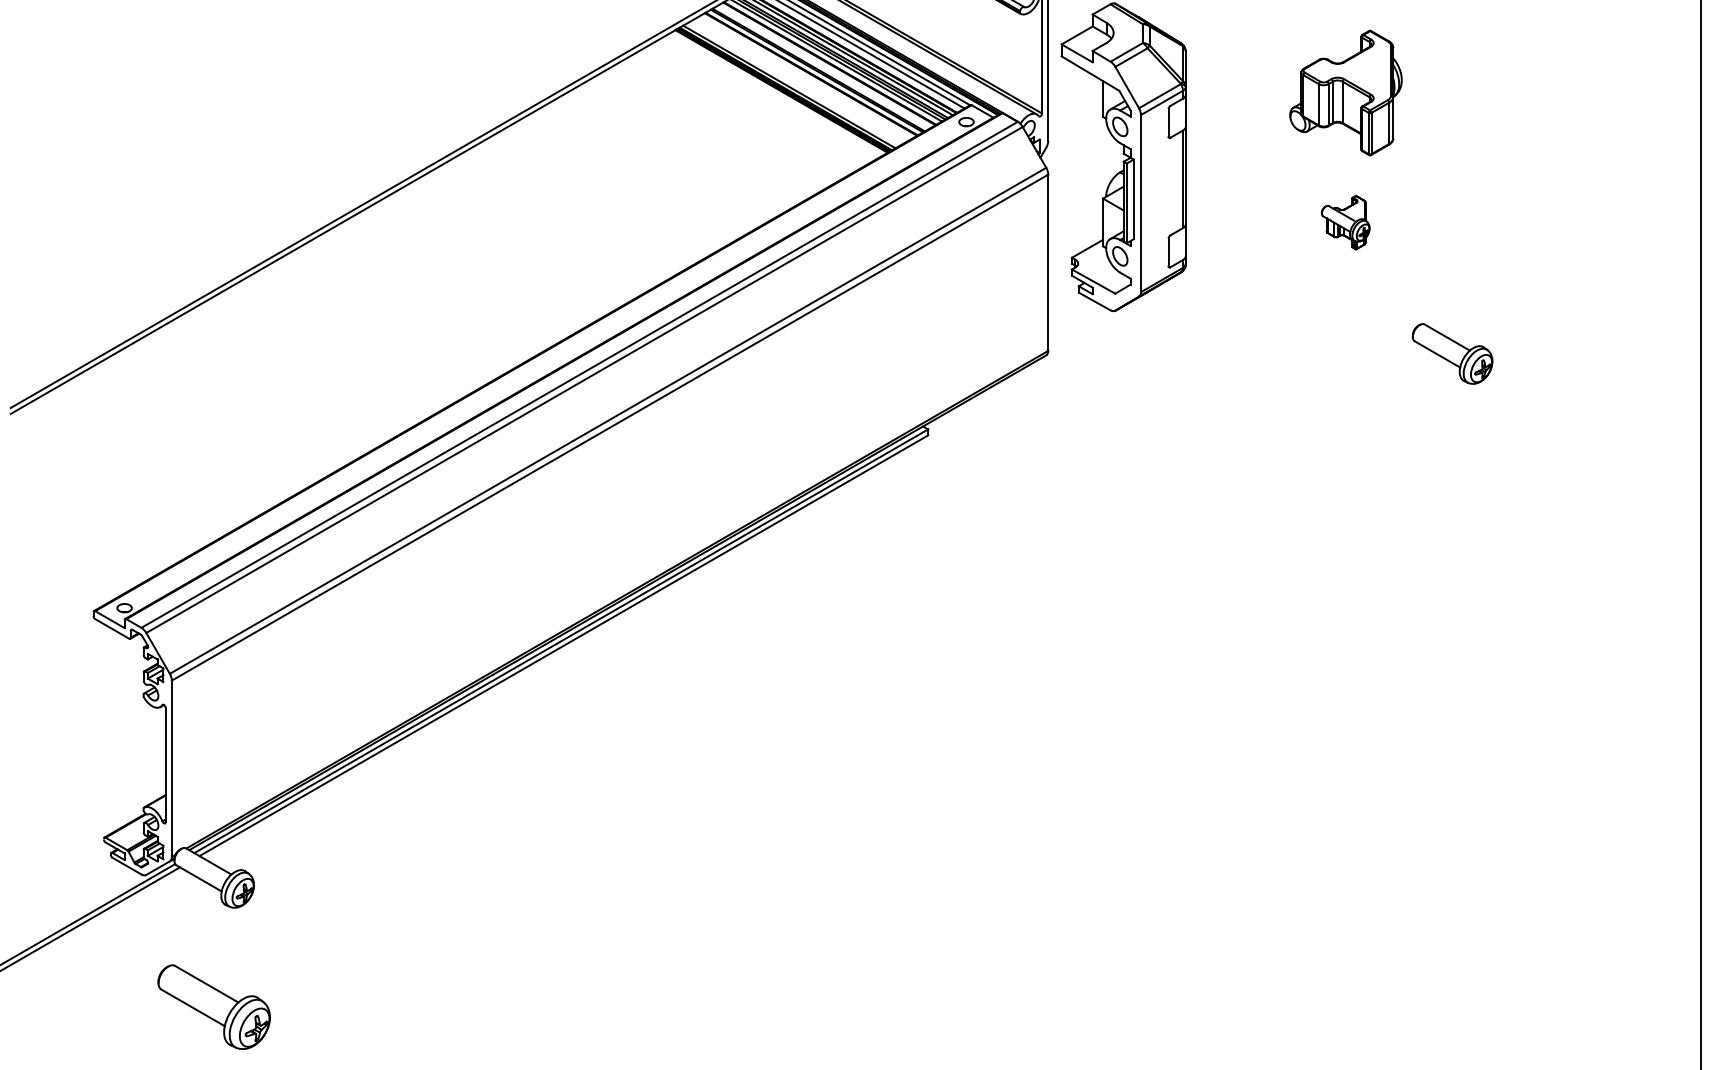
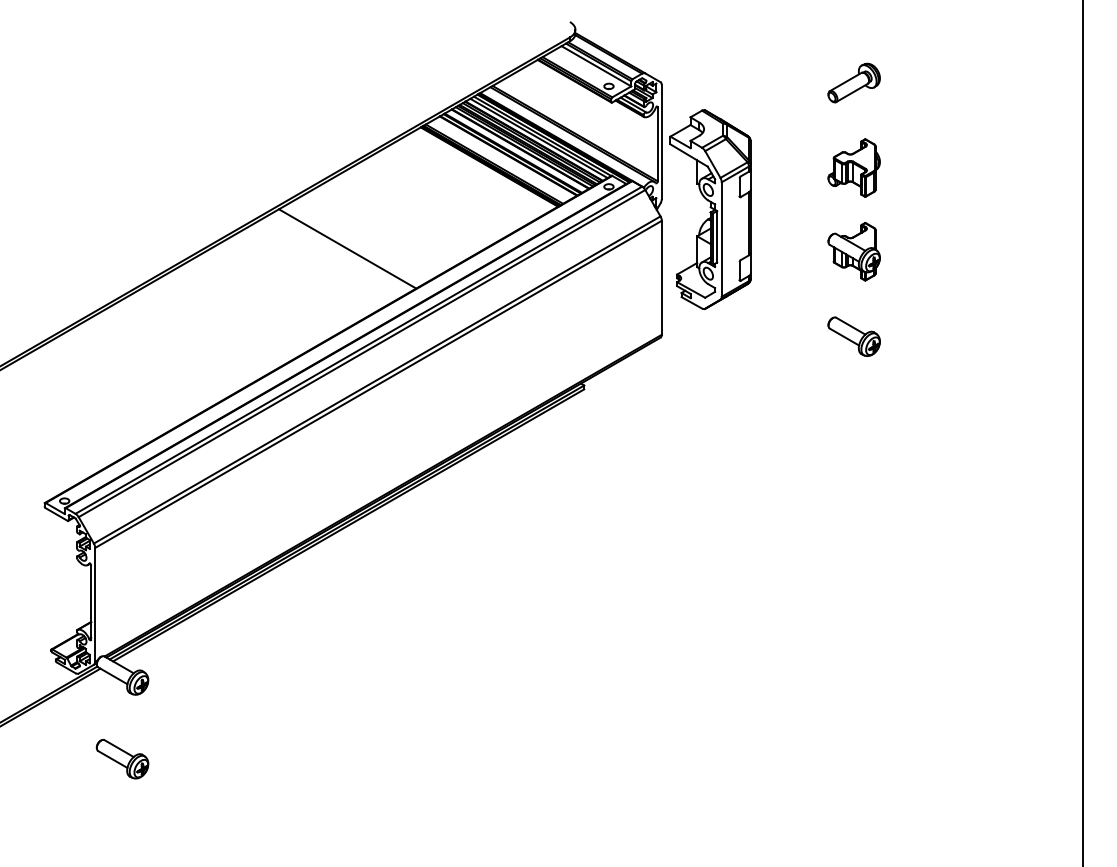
part: (1344, 92) -> (853, 167), size x0.71
line: (562, 217) -> (347, 248), added
part: (1344, 222) -> (853, 251), size x1.67
part: (1451, 353) -> (853, 336), moved
part: (214, 1007) -> (122, 759), size x0.71

